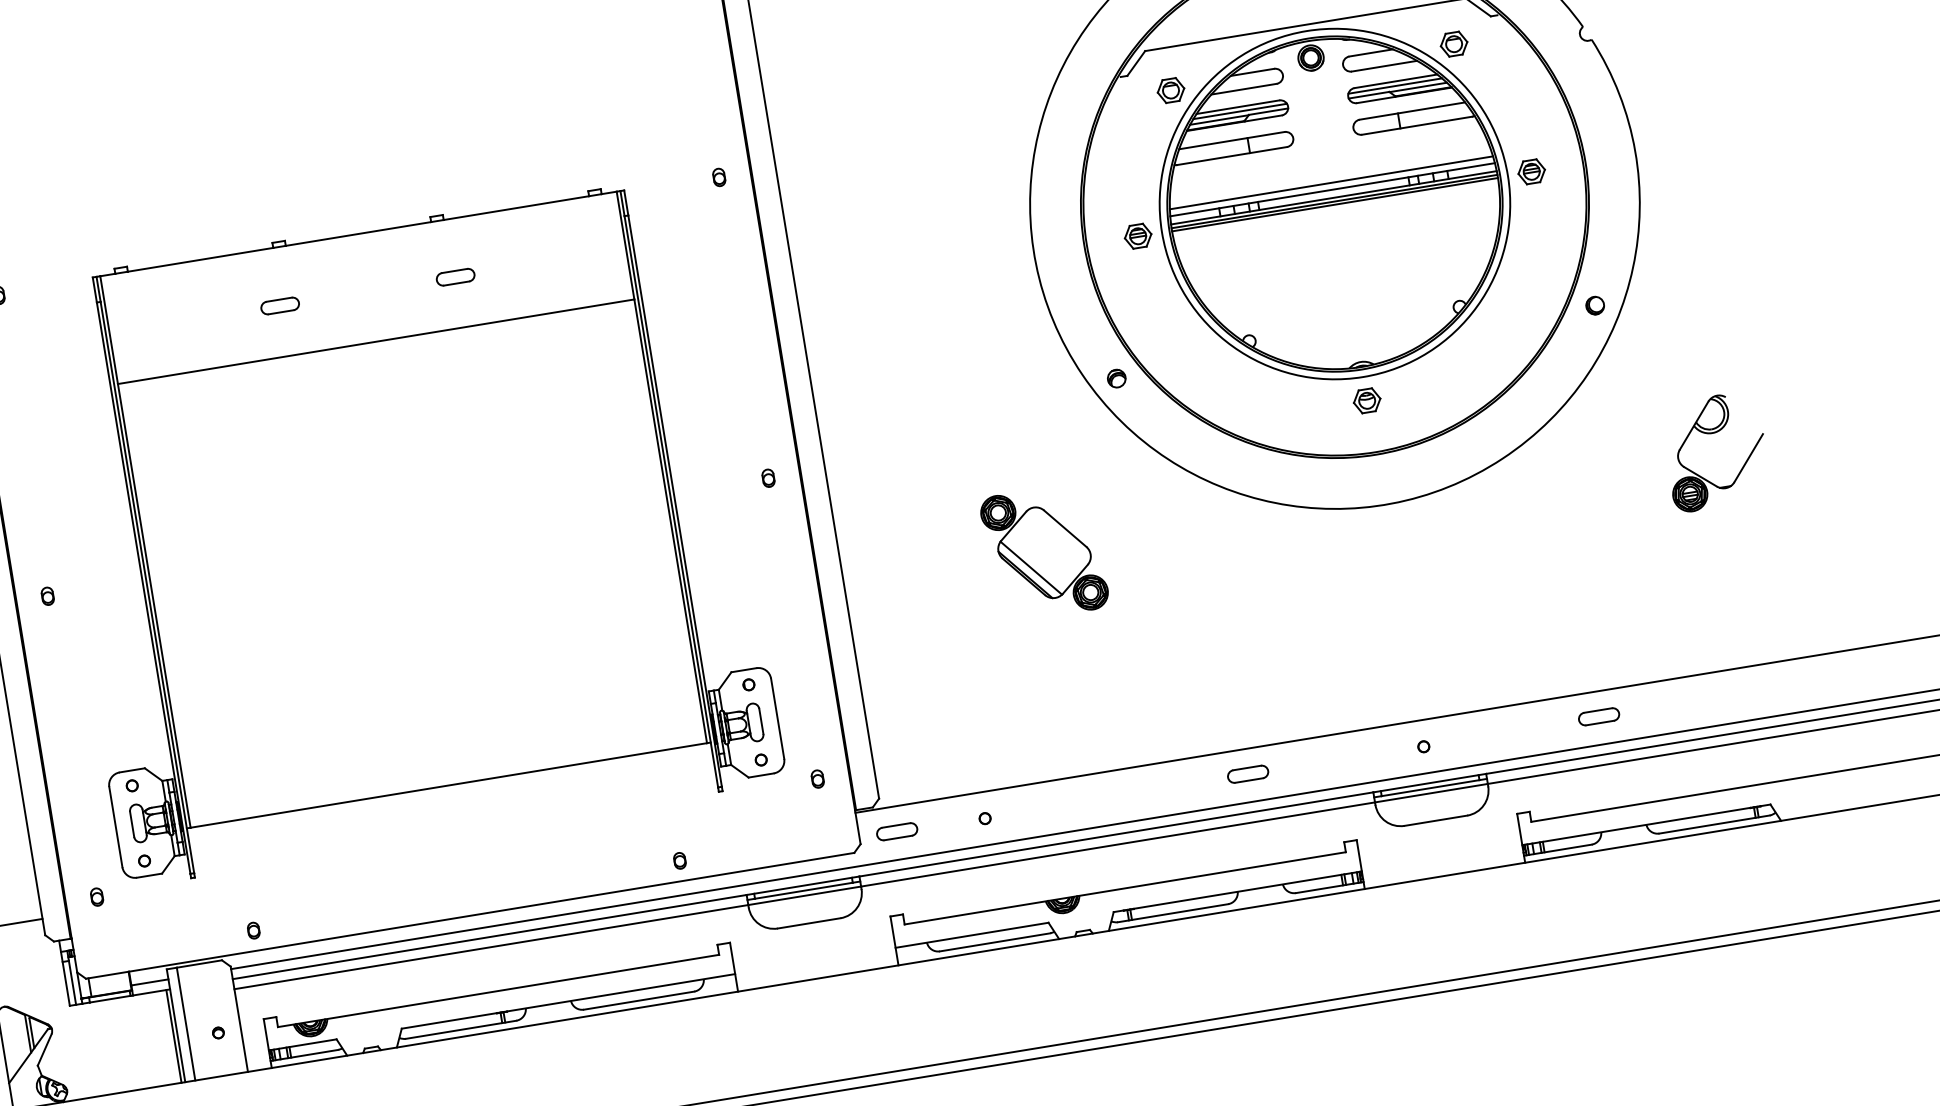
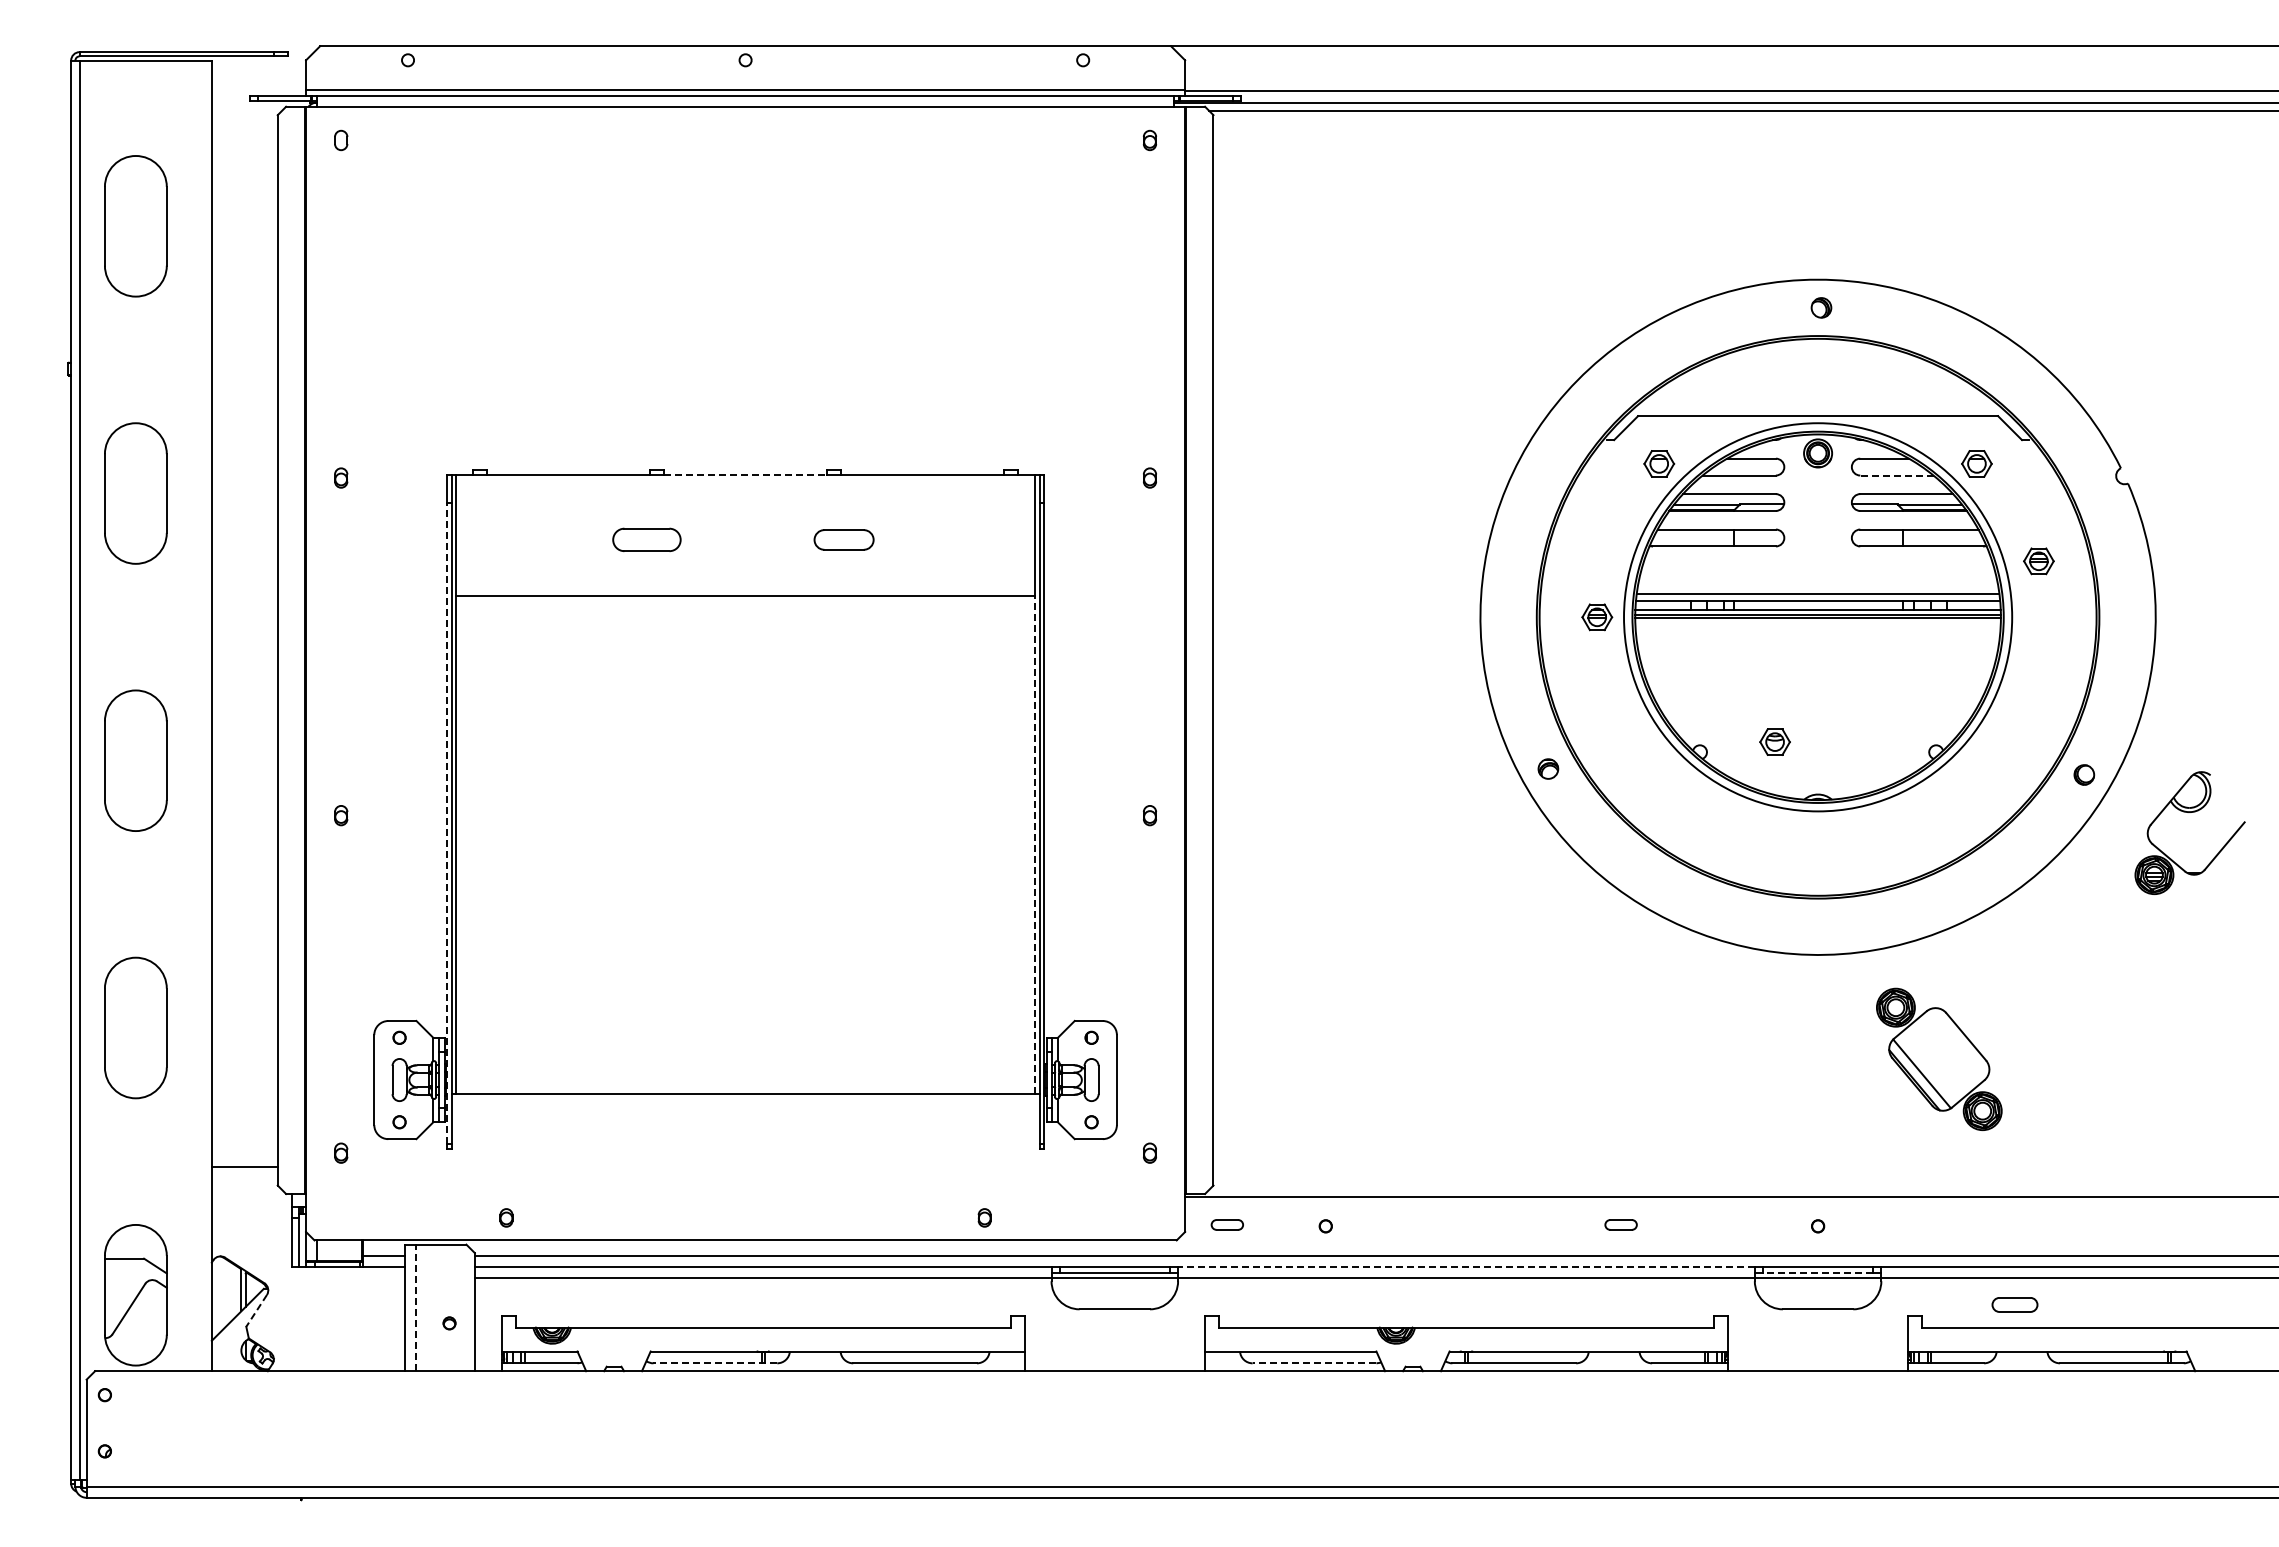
line: (1384, 66) -> (1896, 475), solid -> dashed
line: (1394, 86) -> (1904, 499), removed
line: (1239, 111) -> (1730, 499), removed
part: (1531, 172) -> (2038, 561), moved
line: (358, 234) -> (745, 475), solid -> dashed
part: (455, 276) -> (843, 539), size x1.4
part: (280, 305) -> (647, 539), size x1.6
part: (1366, 400) -> (1774, 741), moved
part: (1712, 433) -> (2189, 812), moved
line: (670, 521) -> (1035, 845), solid -> dashed
part: (1044, 551) -> (1939, 1058), moved
line: (143, 587) -> (447, 823), solid -> dashed
part: (1598, 716) -> (2014, 1304), moved
part: (1247, 773) -> (1620, 1224), size x0.7
line: (1430, 787) -> (1818, 1272), solid -> dashed
part: (897, 831) -> (1227, 1224), size x0.7
line: (1115, 834) -> (1465, 1267), solid -> dashed
line: (995, 942) -> (1314, 1363), solid -> dashed
line: (185, 1023) -> (415, 1307), solid -> dashed
line: (461, 1029) -> (715, 1363), solid -> dashed
line: (174, 1036) -> (400, 1319), removed
line: (44, 1049) -> (256, 1310), solid -> dashed

